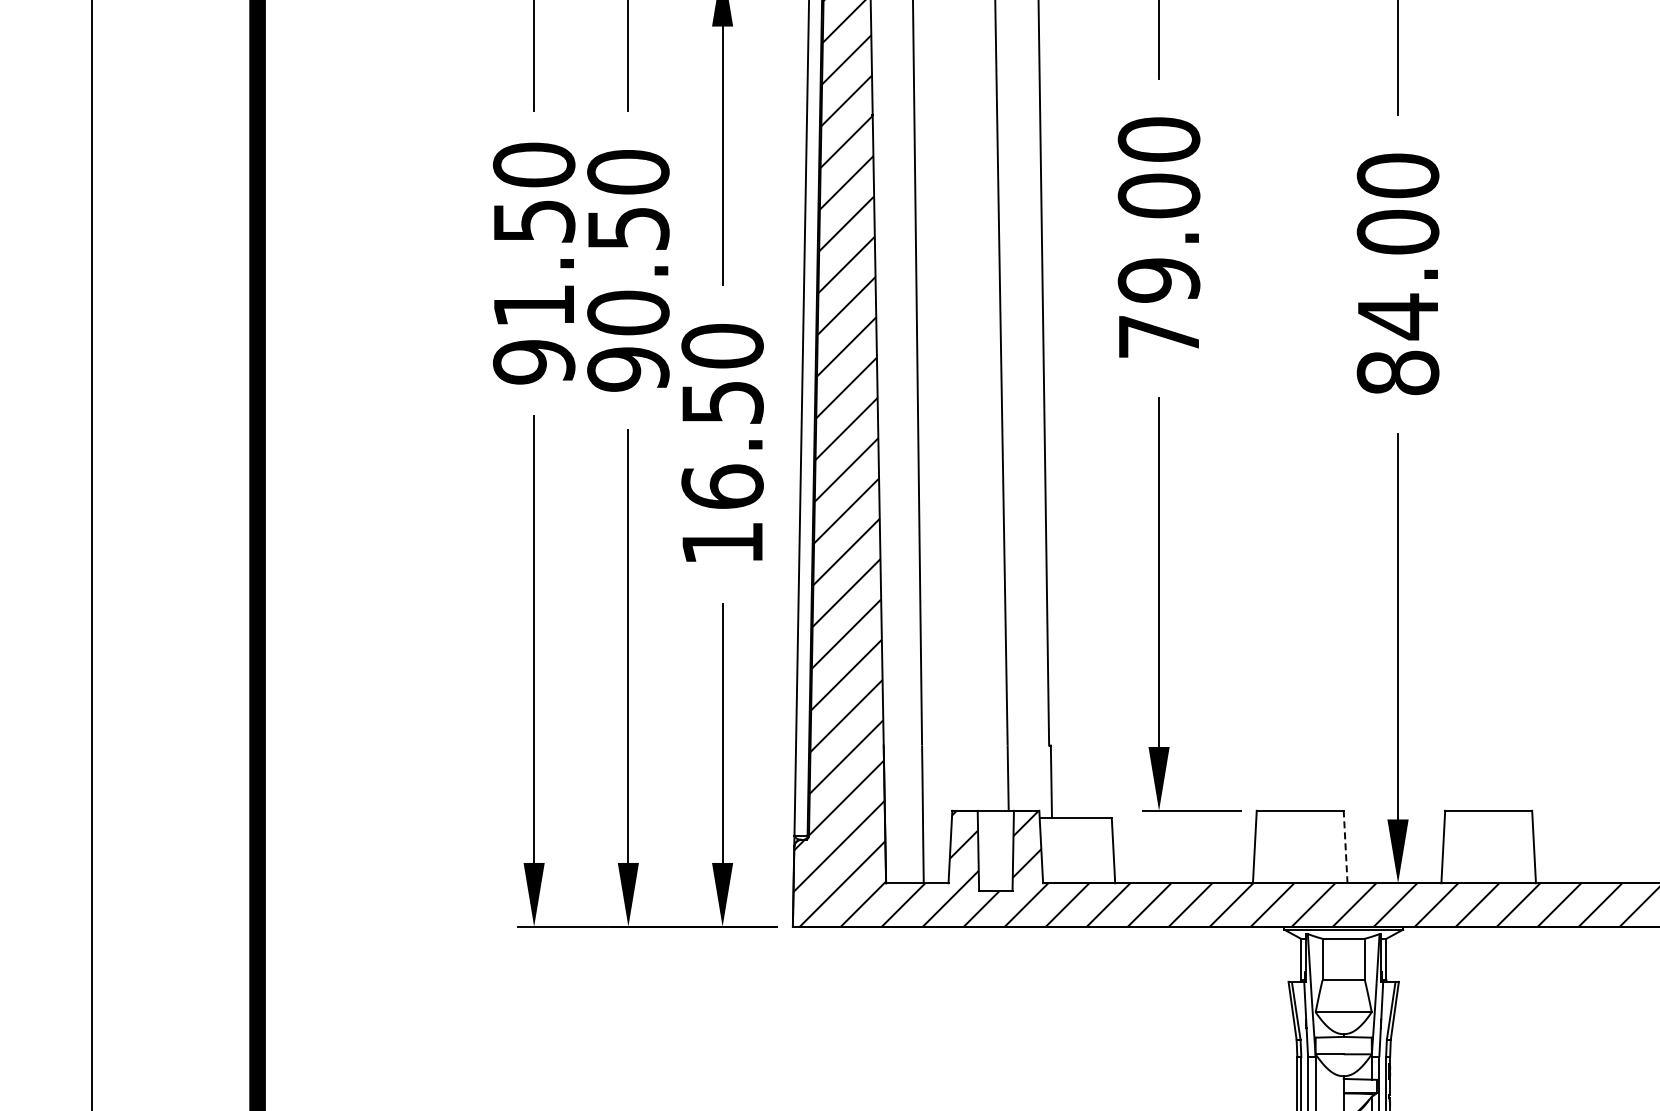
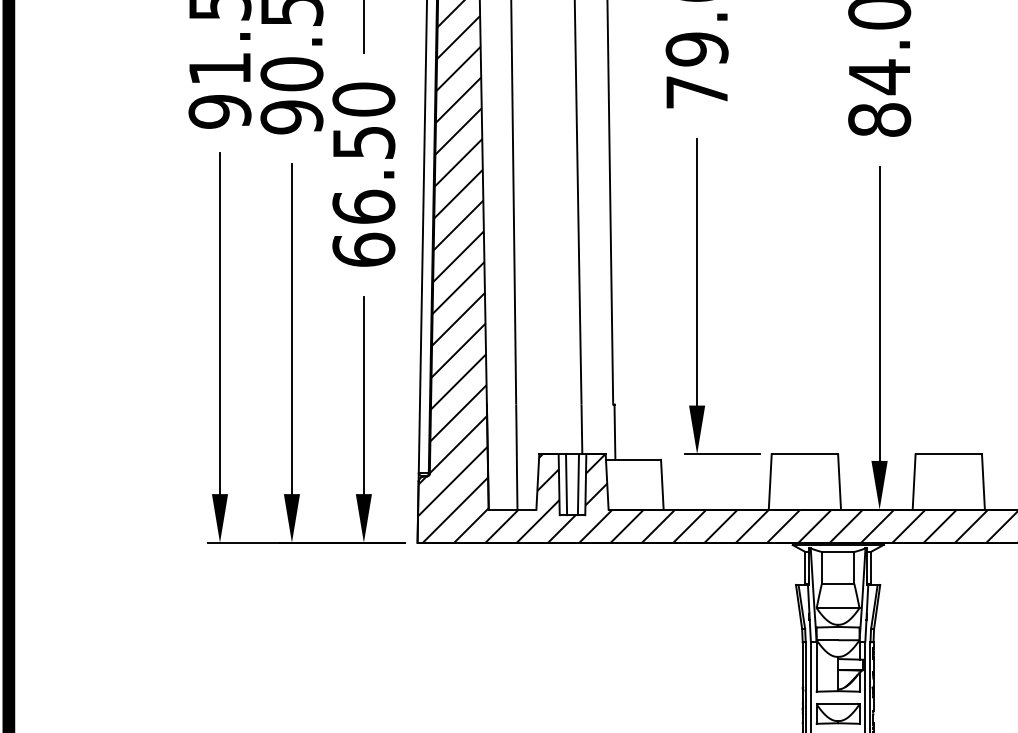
text: (722, 542) -> (363, 249), 16.50 -> 66.50
line: (1345, 846) -> (839, 481), dashed -> solid
line: (987, 850) -> (566, 484), added
line: (1003, 850) -> (578, 484), added

